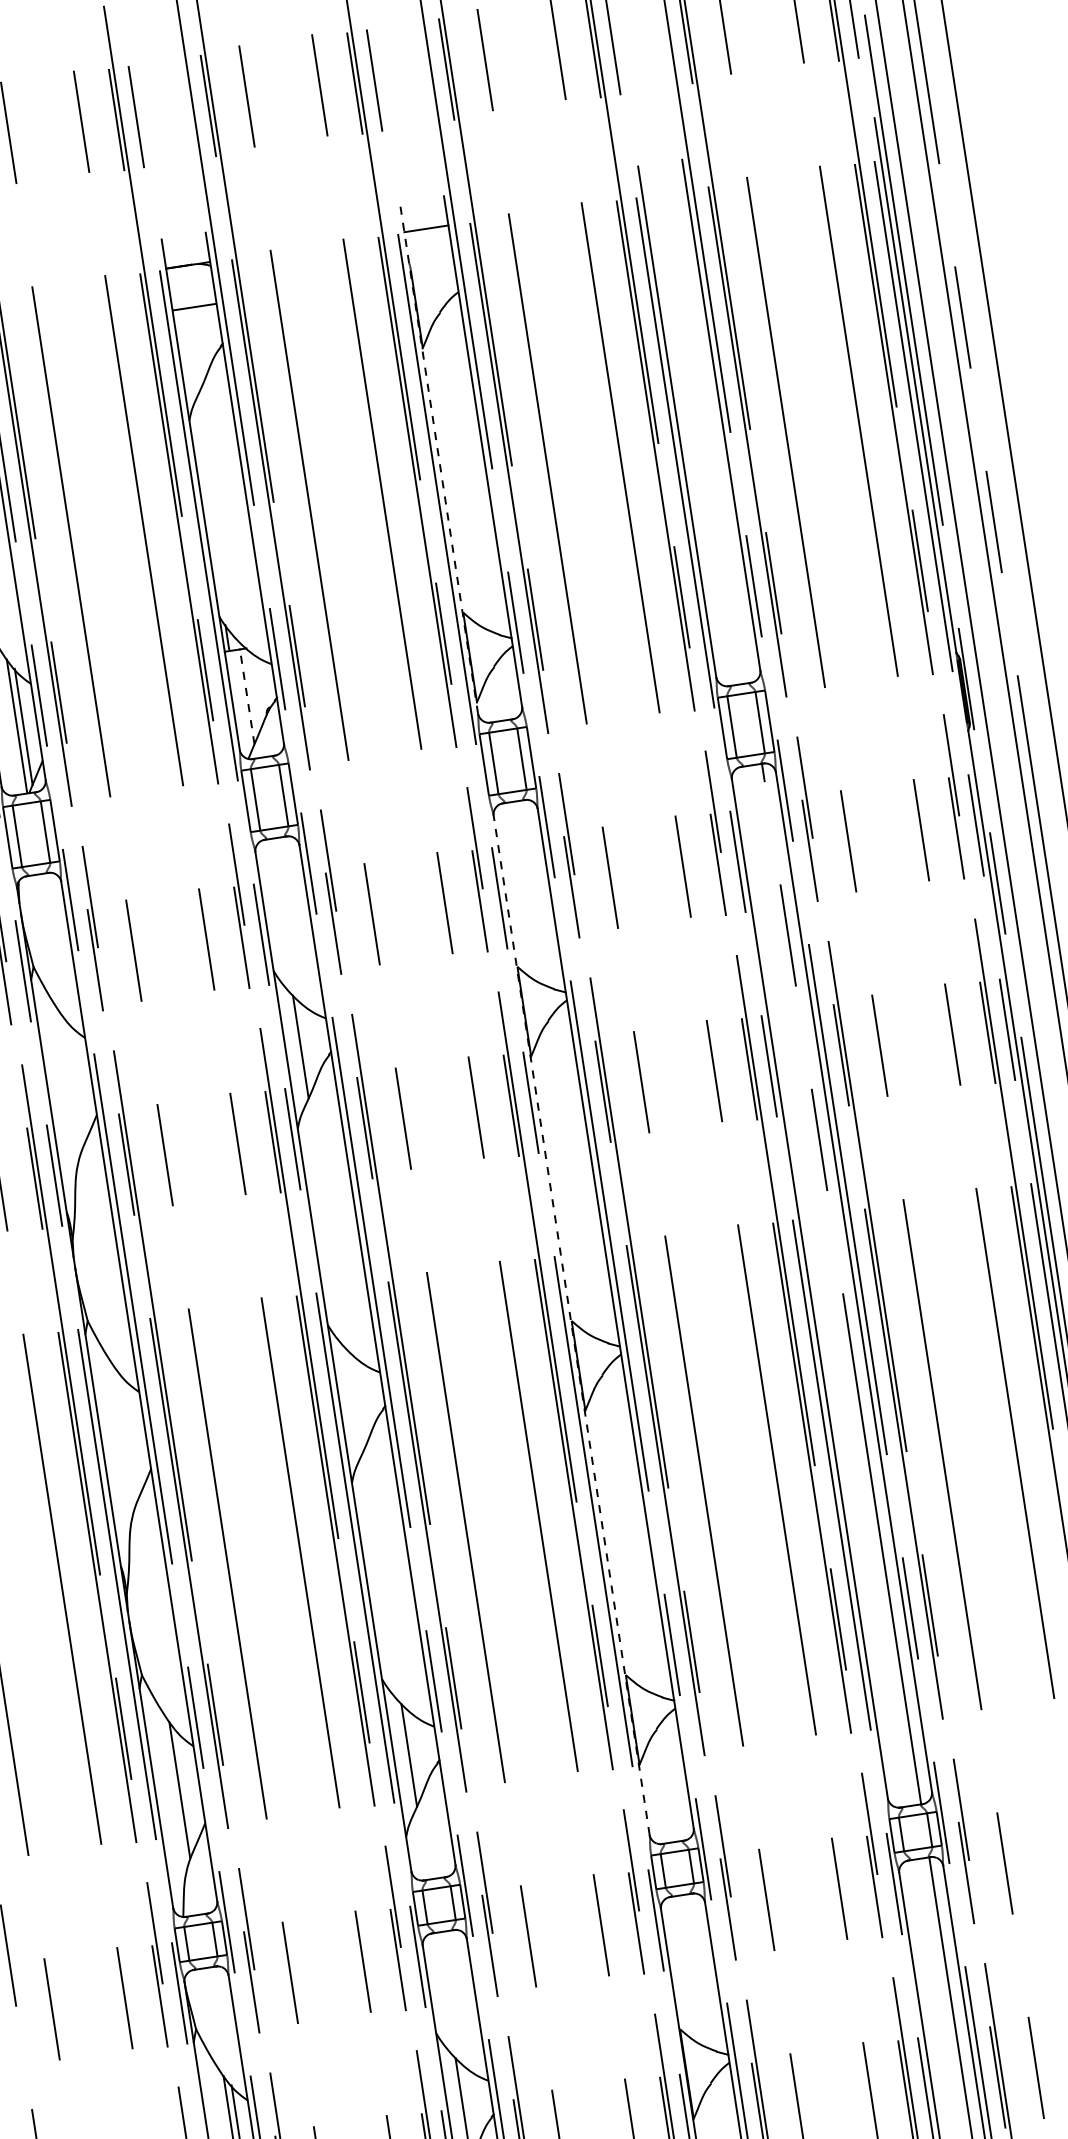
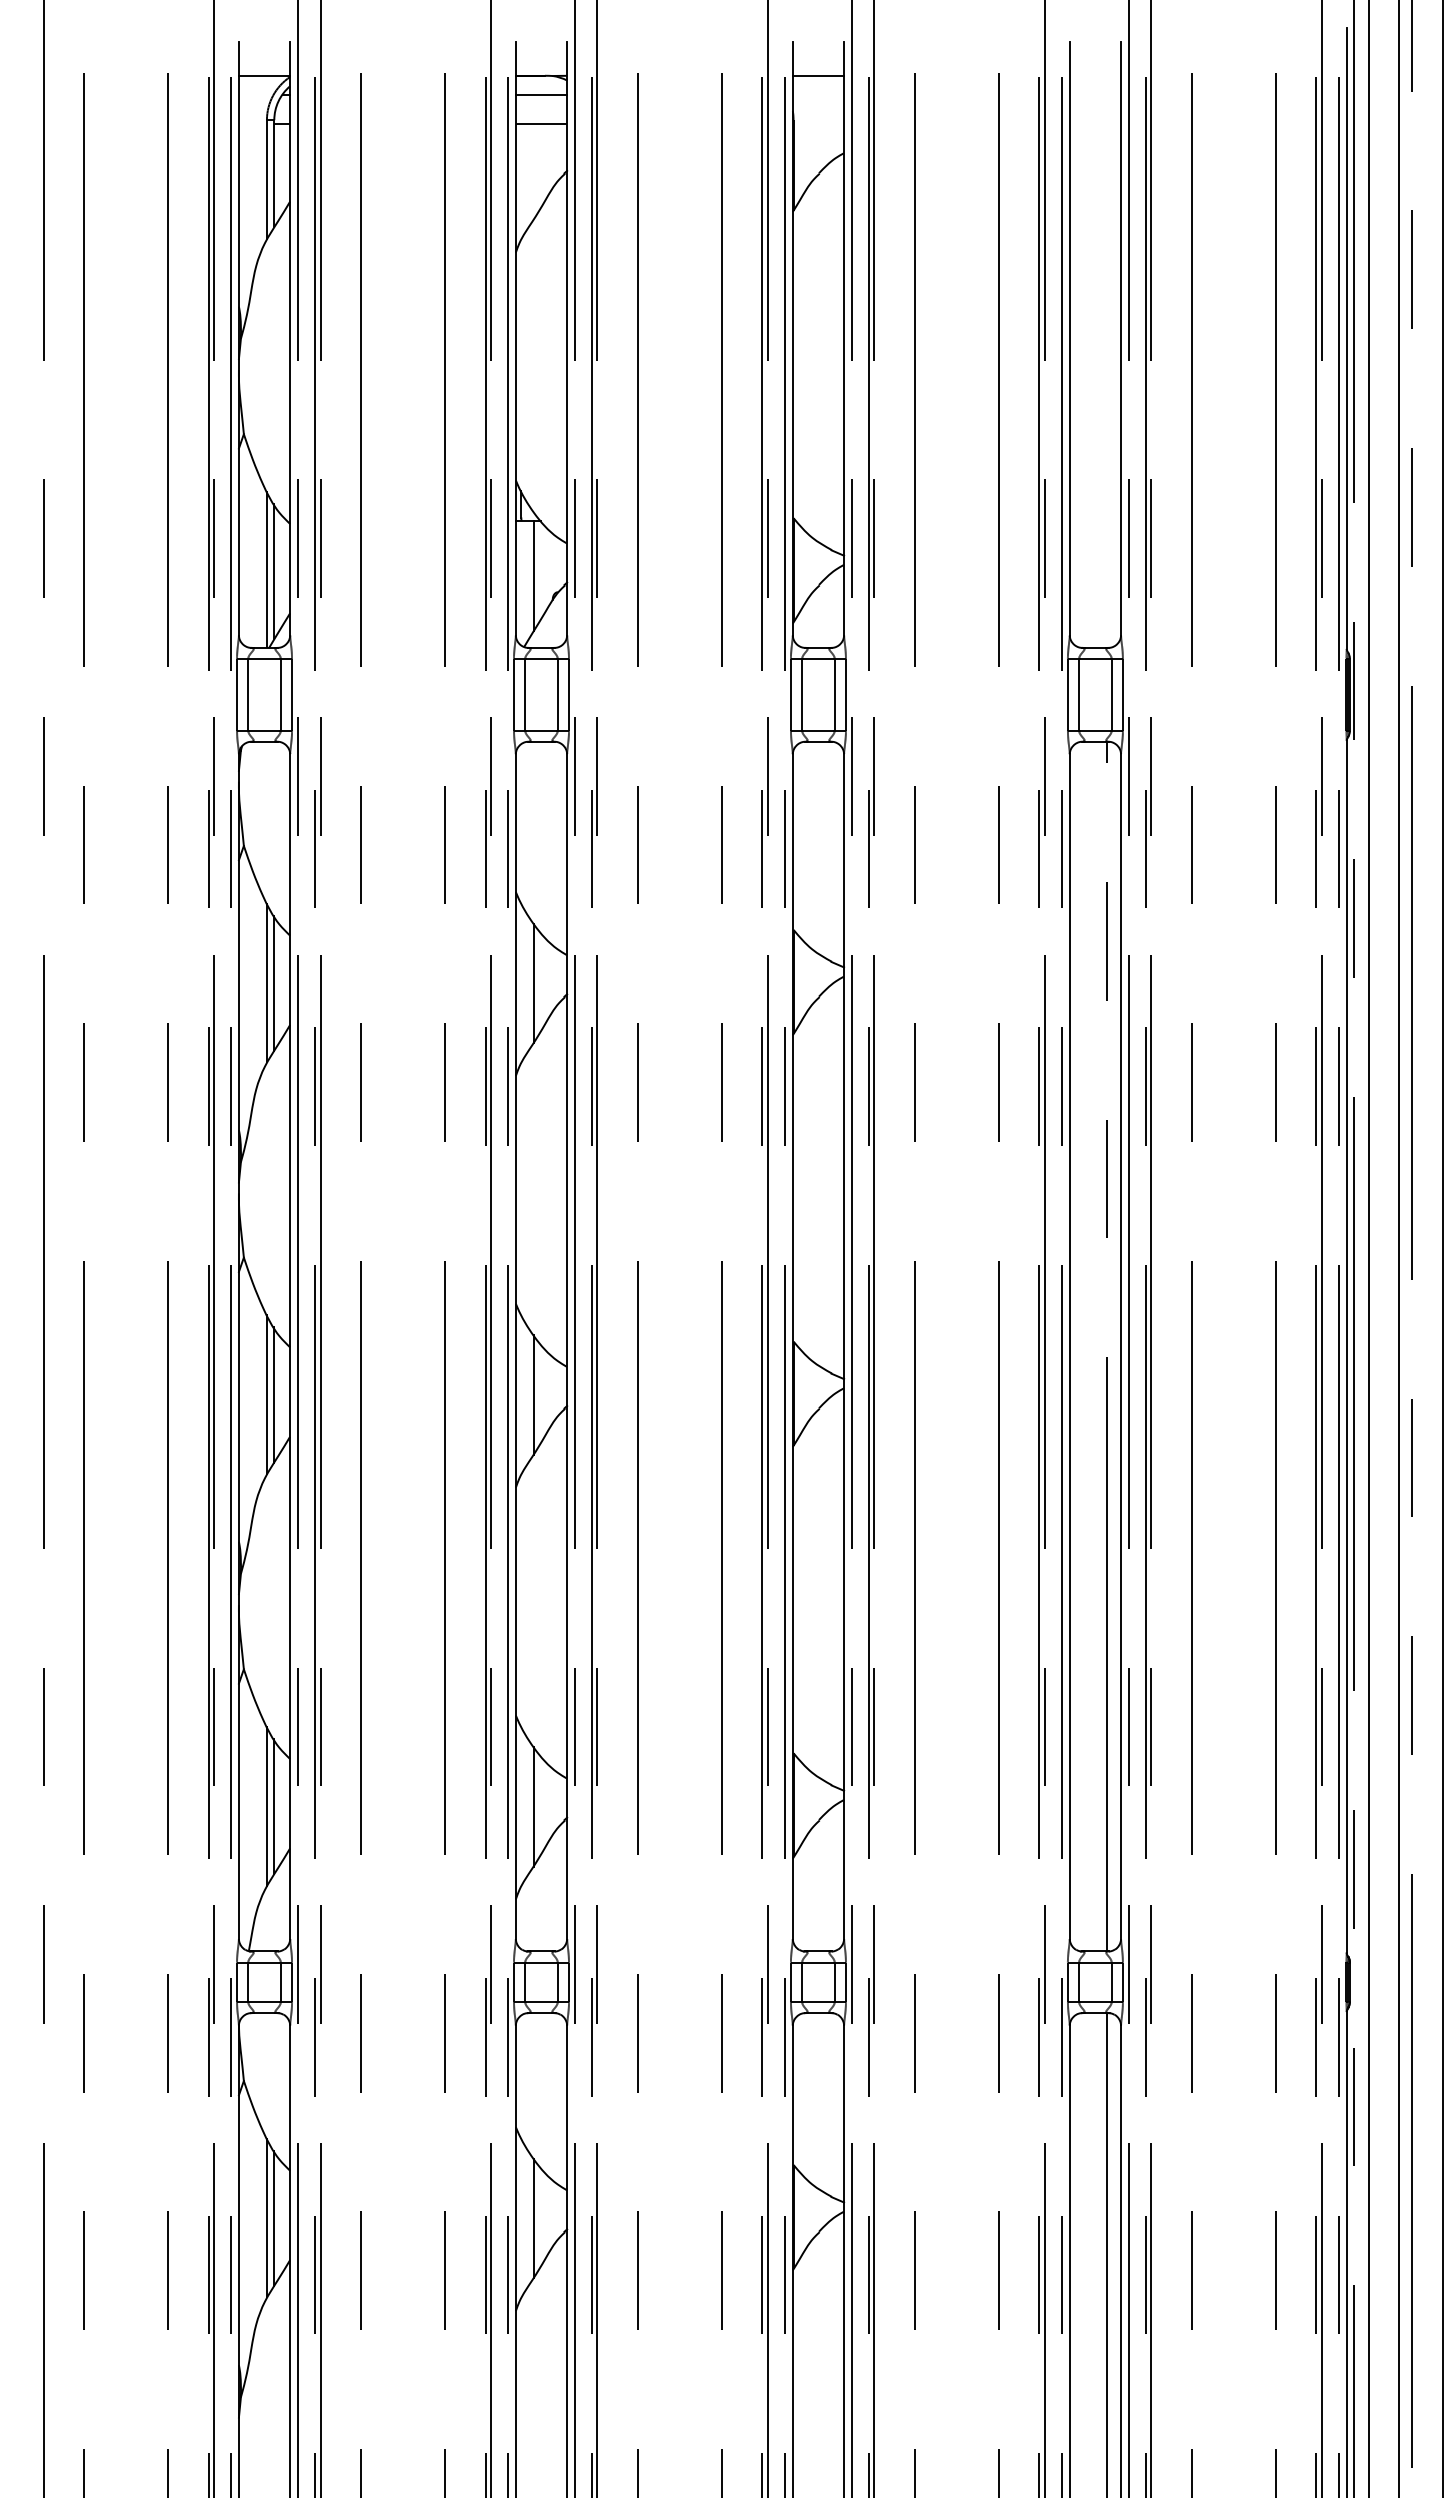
line: (190, 281) -> (541, 94), added
line: (438, 458) -> (792, 338), dashed -> solid
line: (247, 696) -> (533, 575), dashed -> solid
line: (77, 1080) -> (274, 982), added
line: (70, 1081) -> (266, 982), added
line: (571, 1325) -> (792, 1346), dashed -> solid
line: (354, 1400) -> (533, 1394), added
line: (132, 1434) -> (274, 1394), added
line: (125, 1435) -> (266, 1394), added
line: (186, 1789) -> (274, 1806), added

